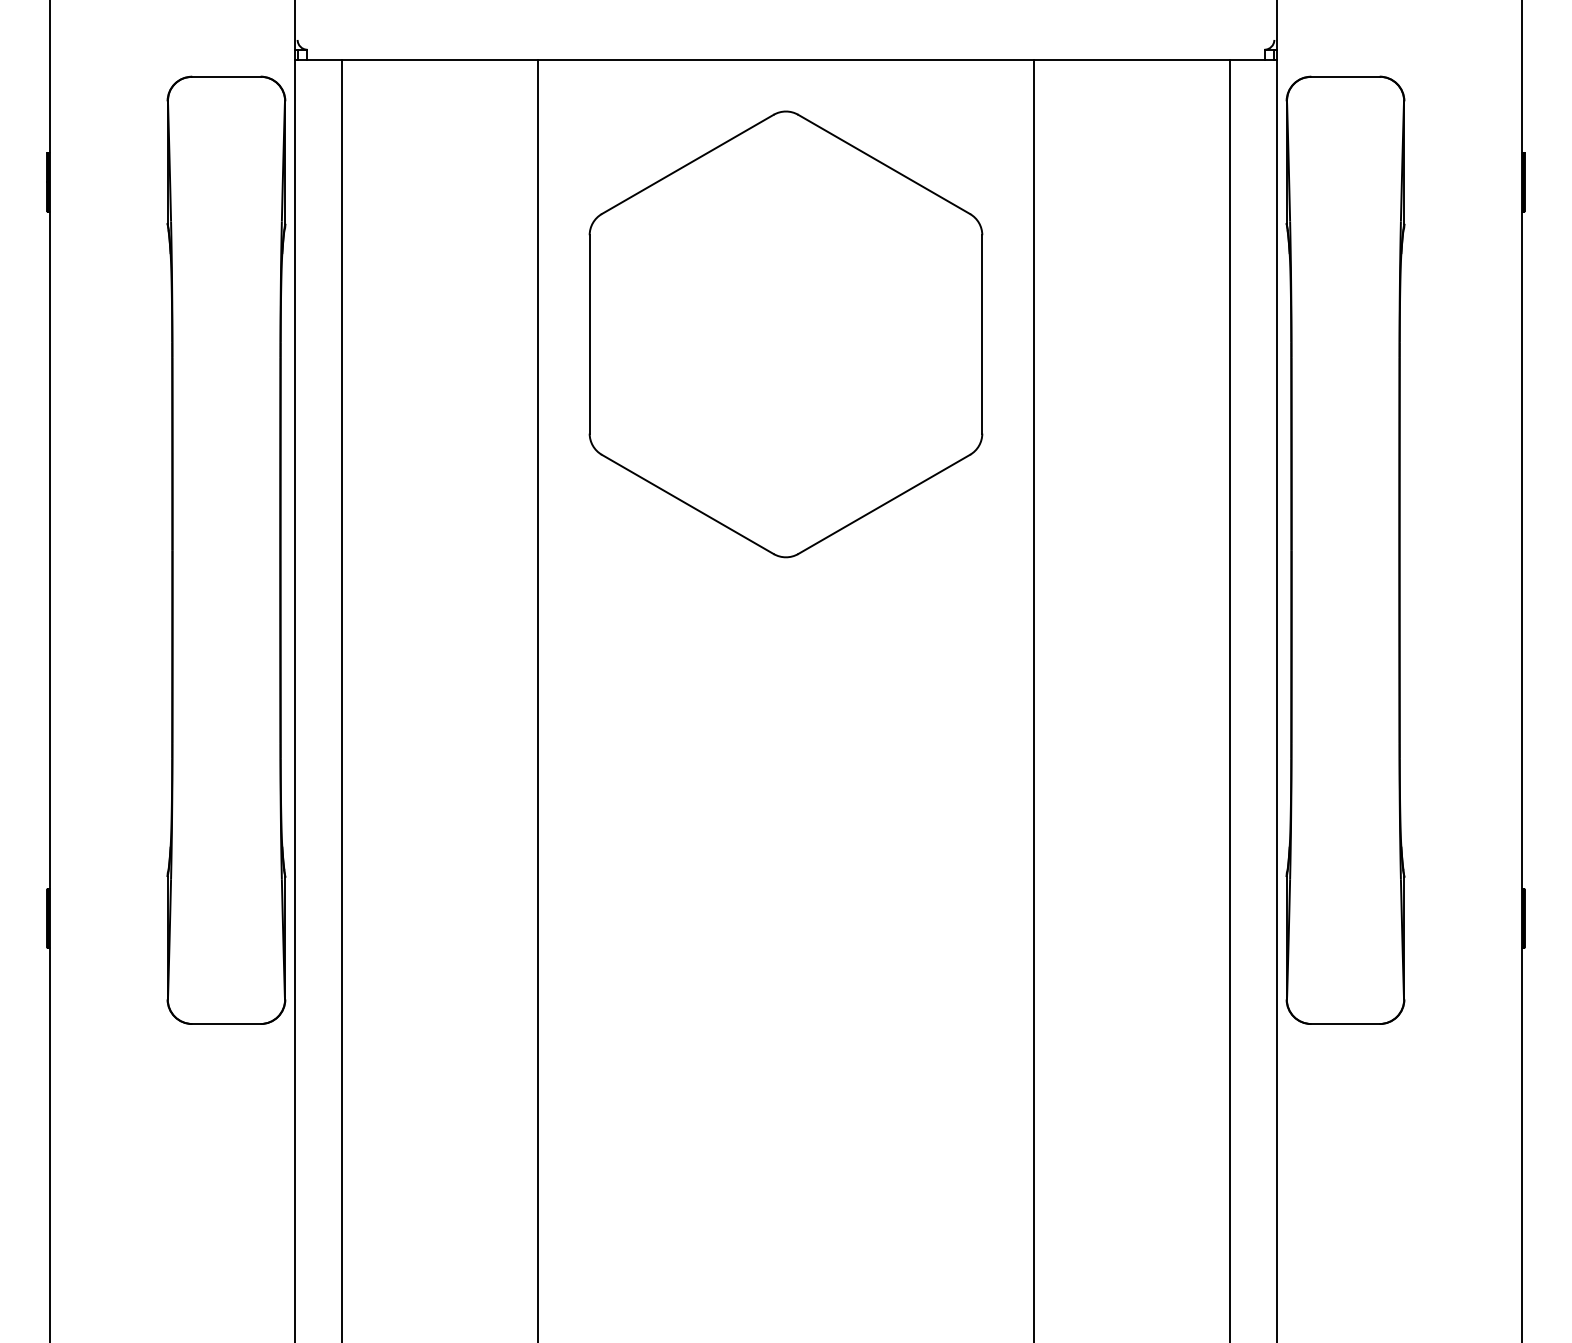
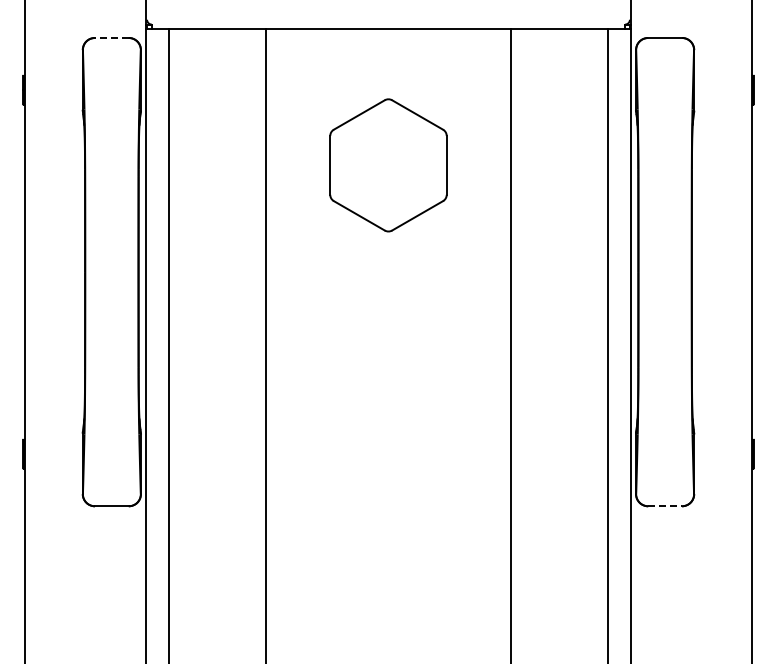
line: (225, 75) -> (111, 37), solid -> dashed
part: (786, 334) -> (388, 165), size x0.6
line: (1346, 1024) -> (665, 506), solid -> dashed

